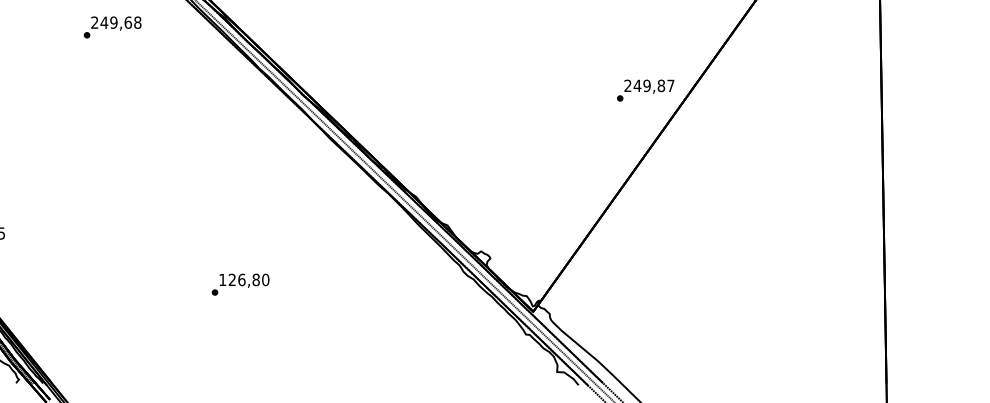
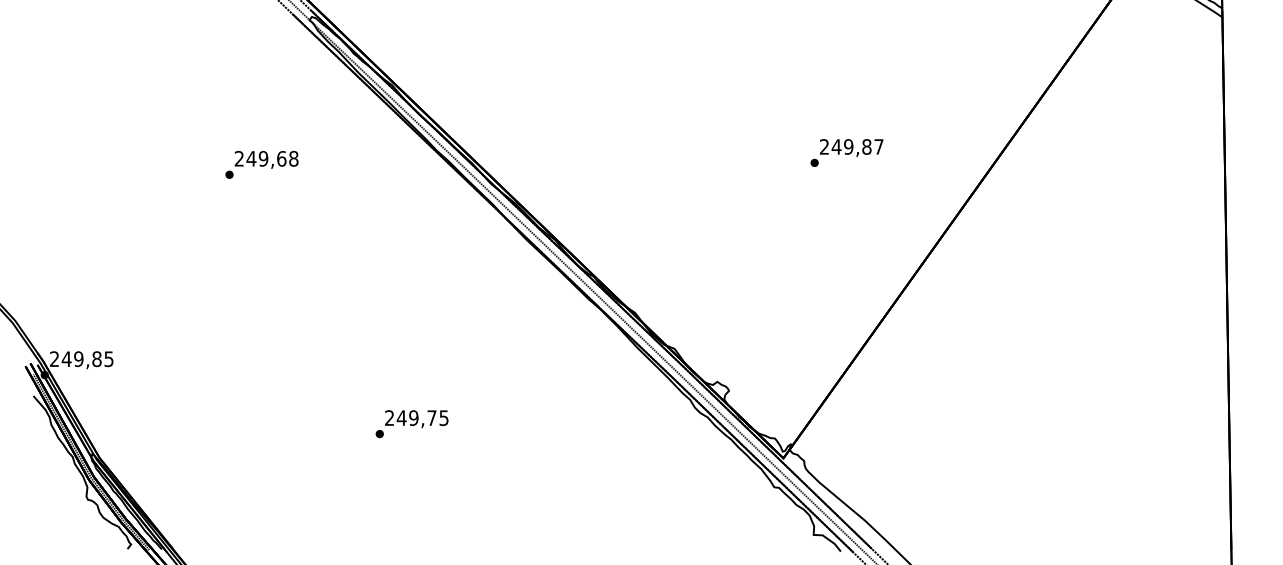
text: (112, 27) -> (261, 164), moved
text: (645, 90) -> (846, 152), moved
text: (243, 279) -> (416, 417), 126,80 -> 249,75

